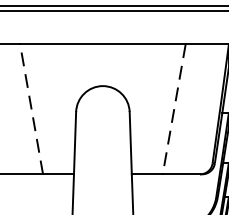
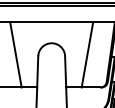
line: (30, 108) -> (15, 54), dashed -> solid
line: (174, 110) -> (87, 55), dashed -> solid

